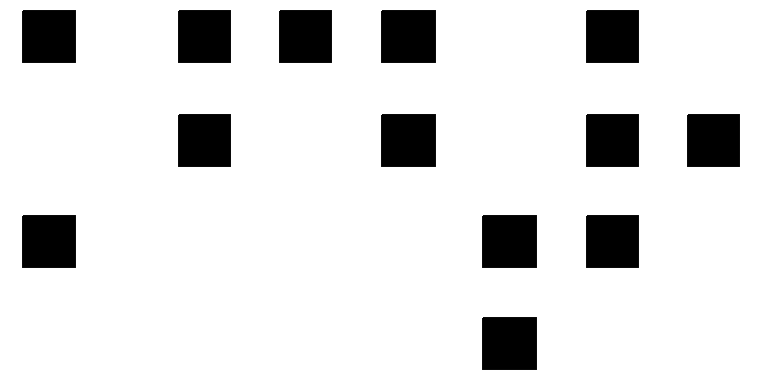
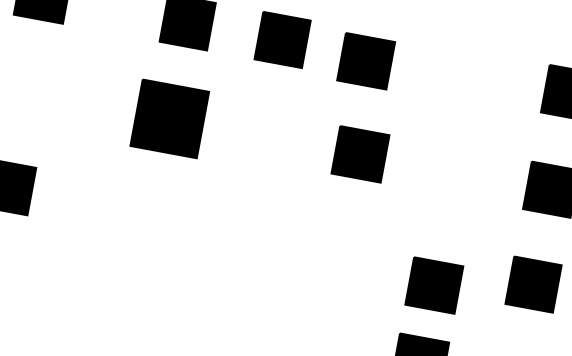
part: (408, 36) -> (366, 61), moved
part: (204, 140) -> (169, 119), size x1.4
part: (509, 241) -> (434, 285), moved

